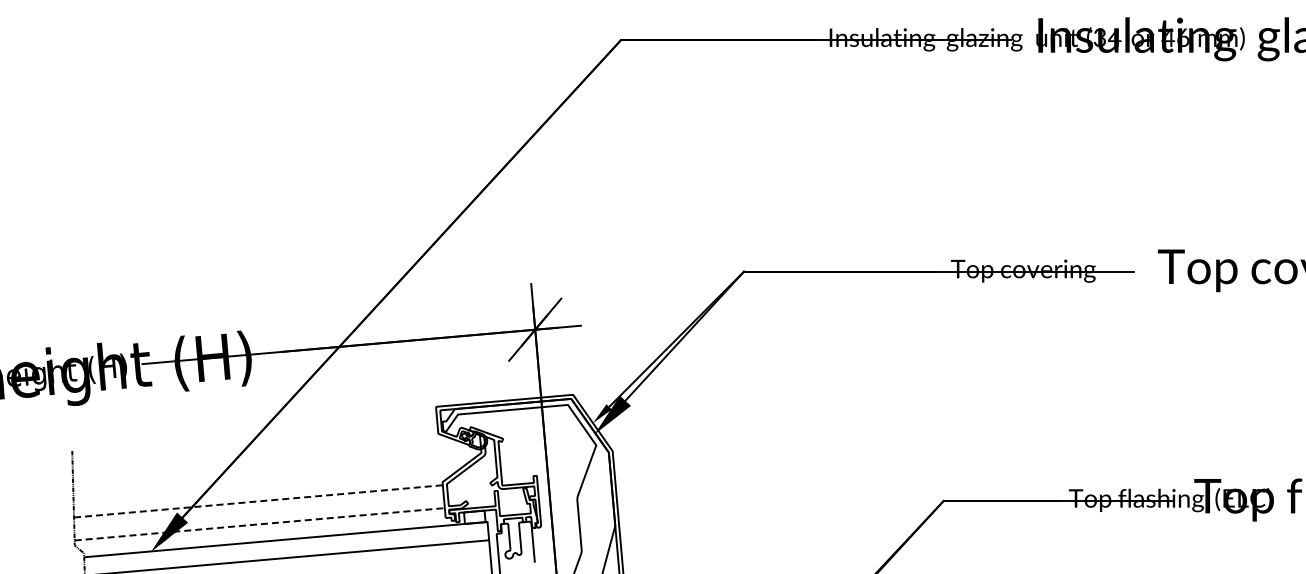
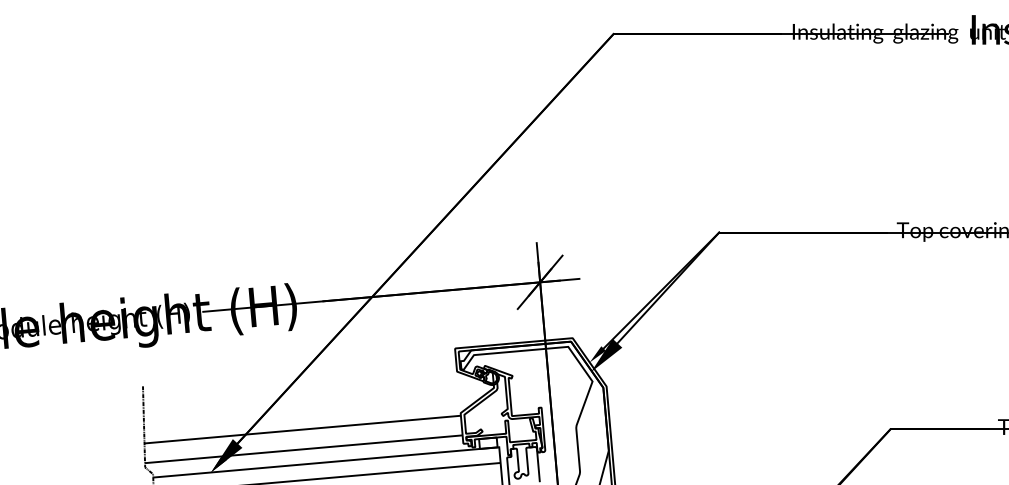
line: (258, 501) -> (302, 429), dashed -> solid
line: (259, 524) -> (303, 449), dashed -> solid

